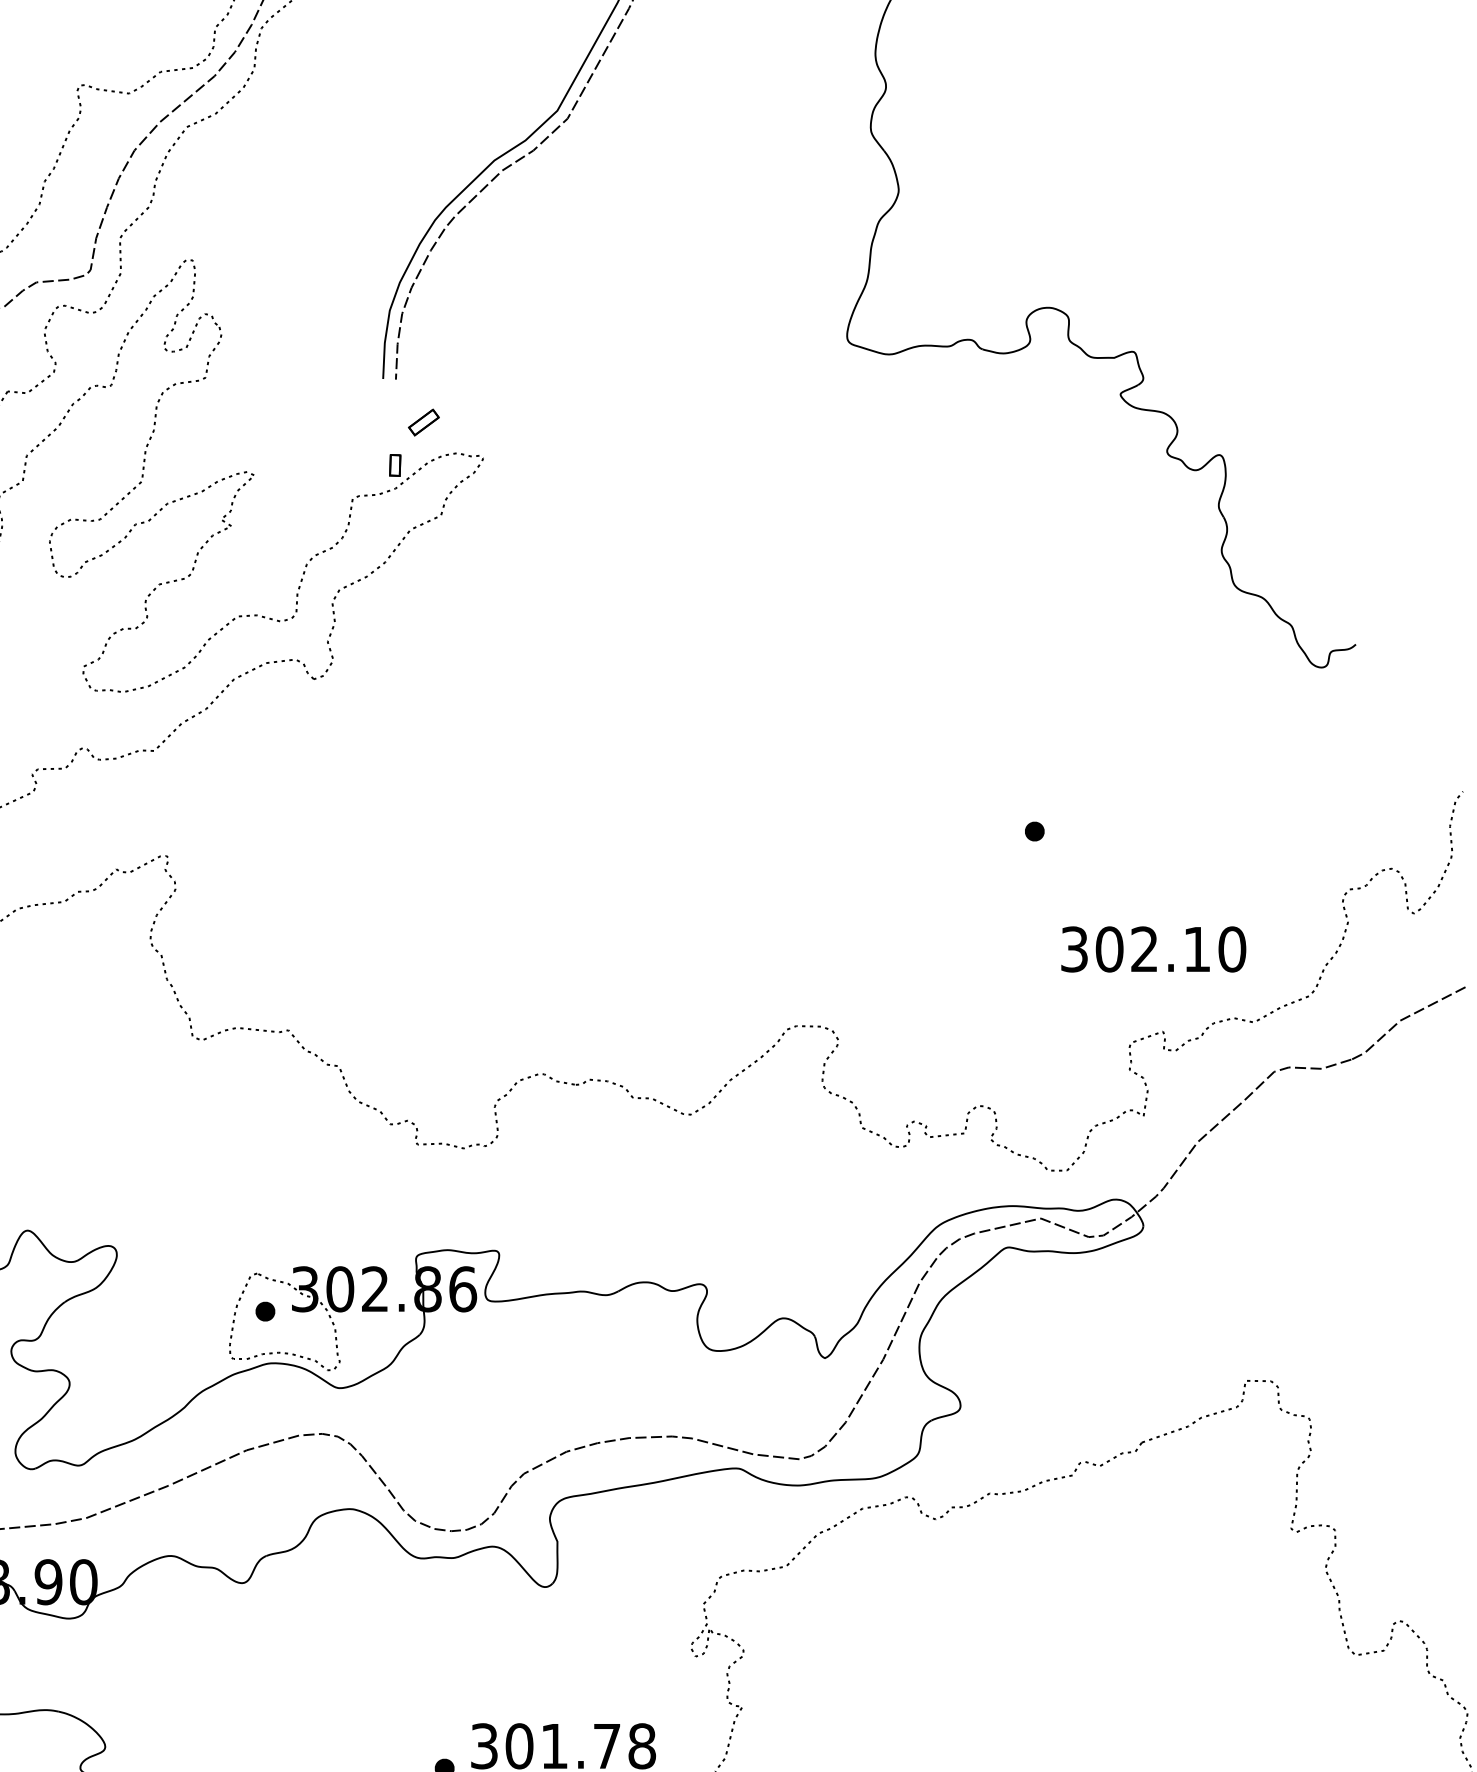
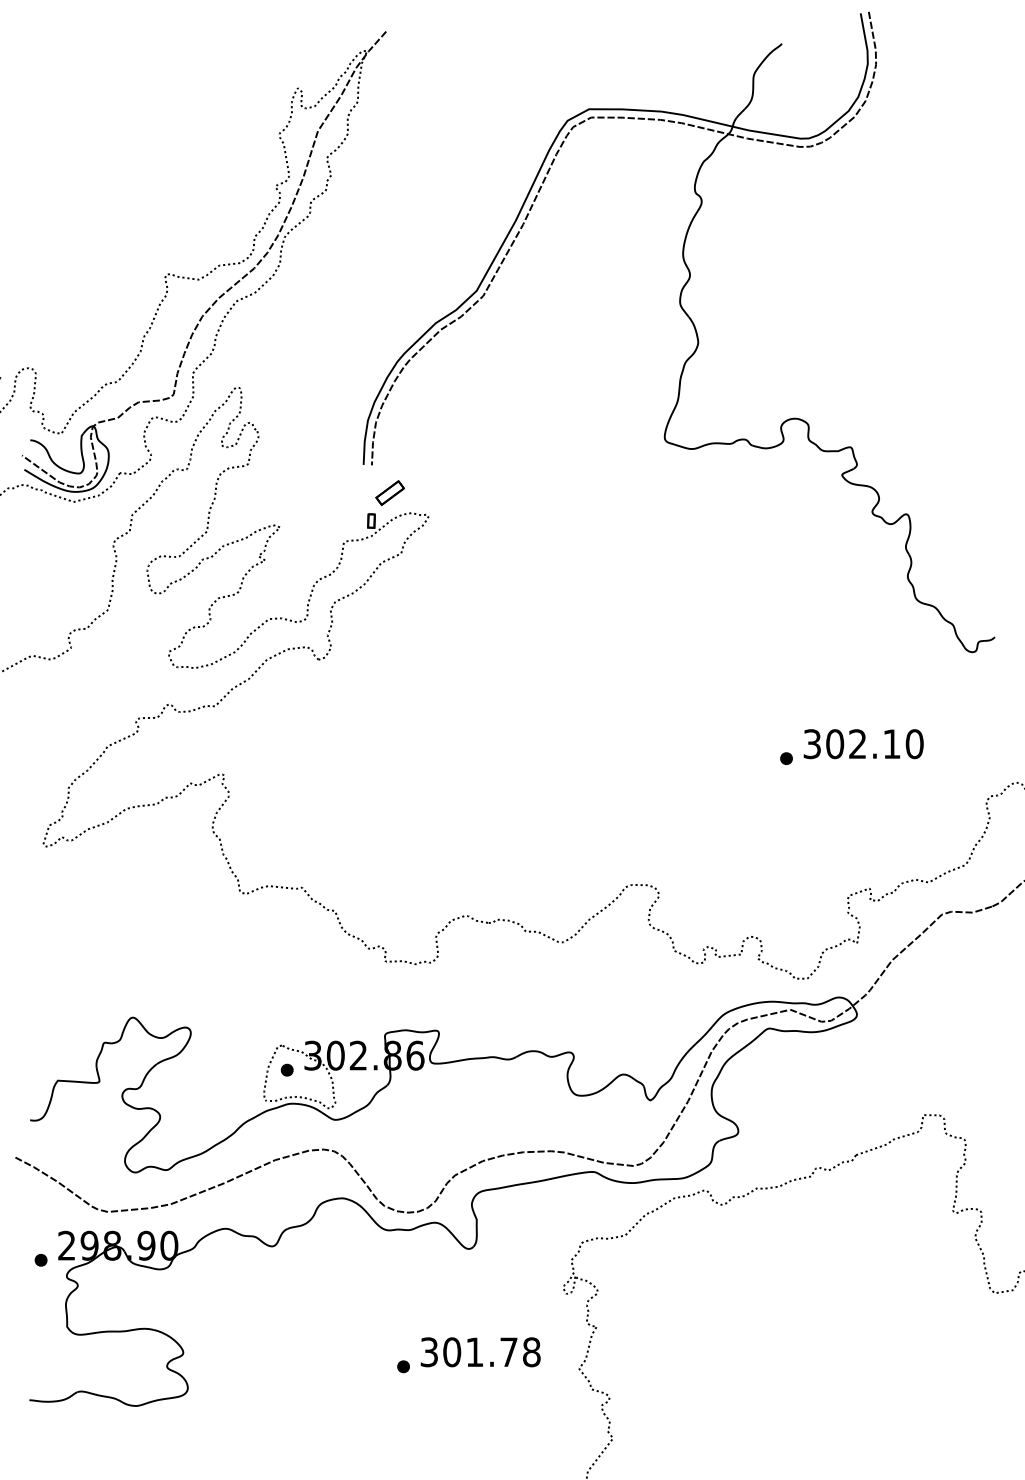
part: (423, 422) -> (389, 493), size x1.43
text: (1153, 949) -> (863, 744), moved

